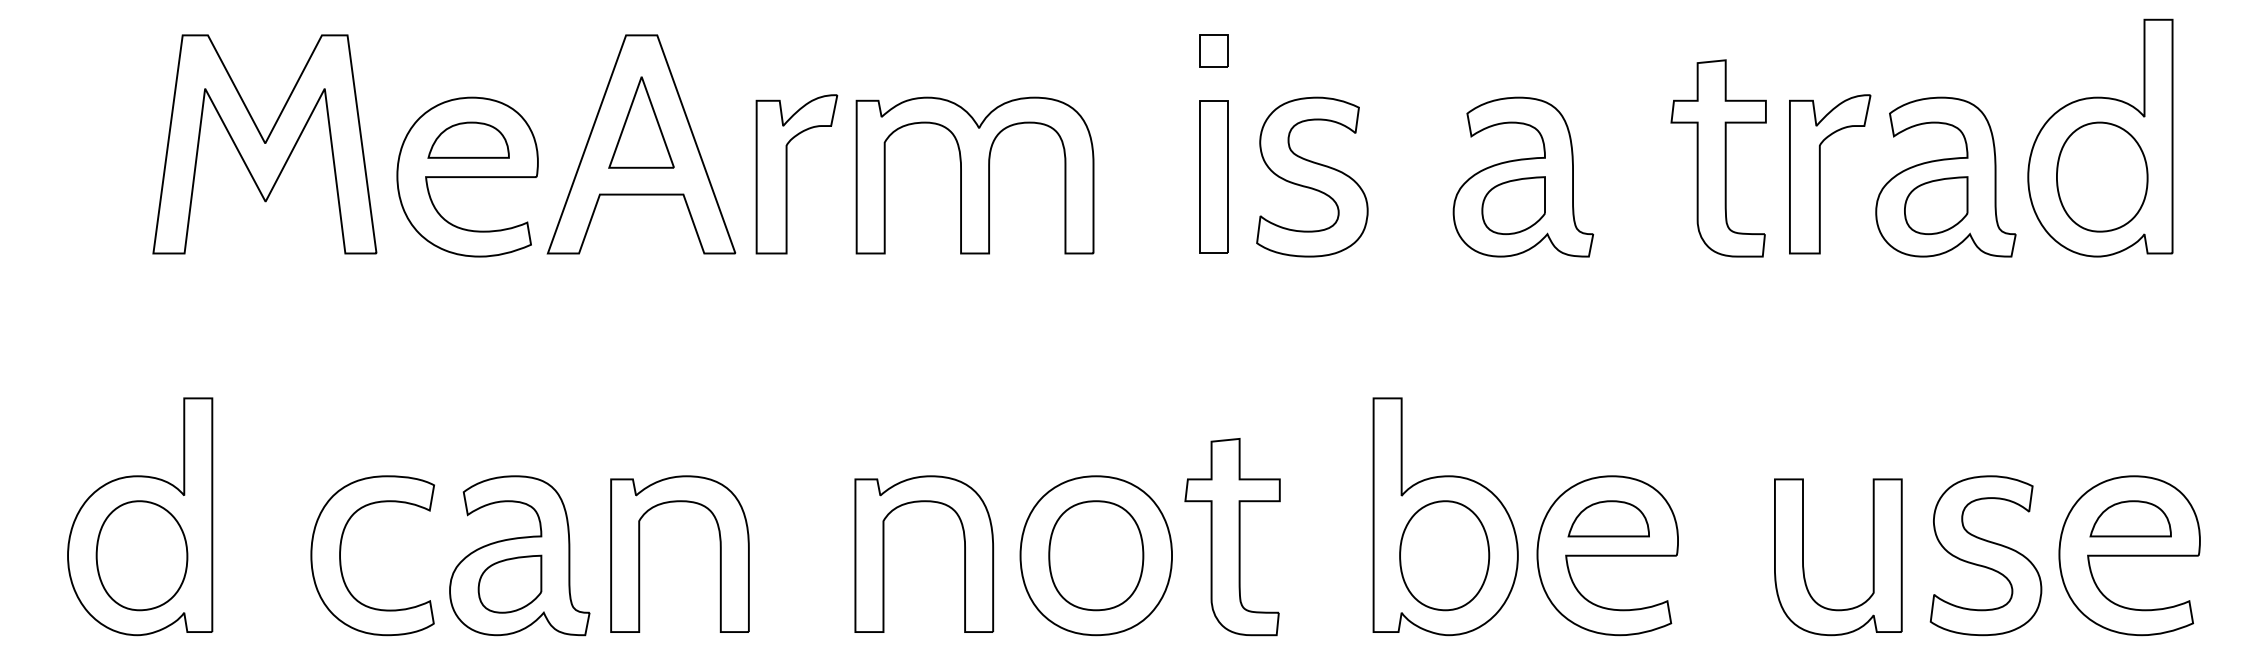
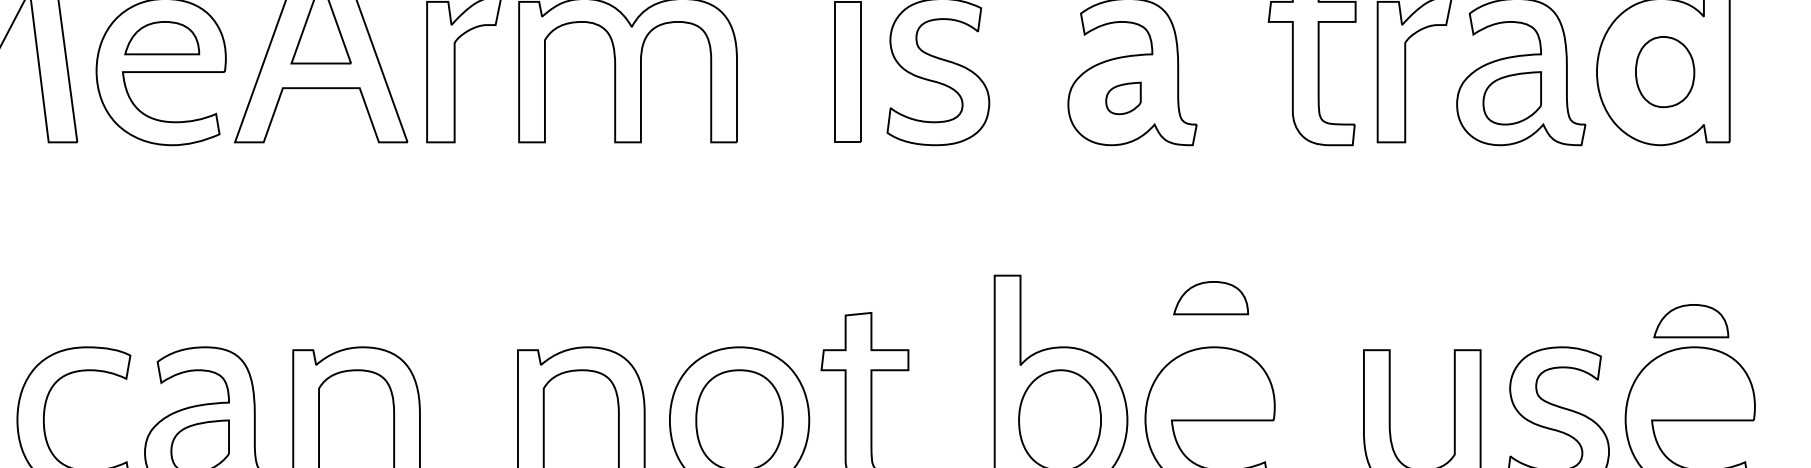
part: (2102, 176) -> (1665, 71), size x0.7
part: (1513, 205) -> (1123, 98), size x0.6
part: (1608, 518) -> (1210, 297), moved
part: (2130, 518) -> (1691, 320), moved

